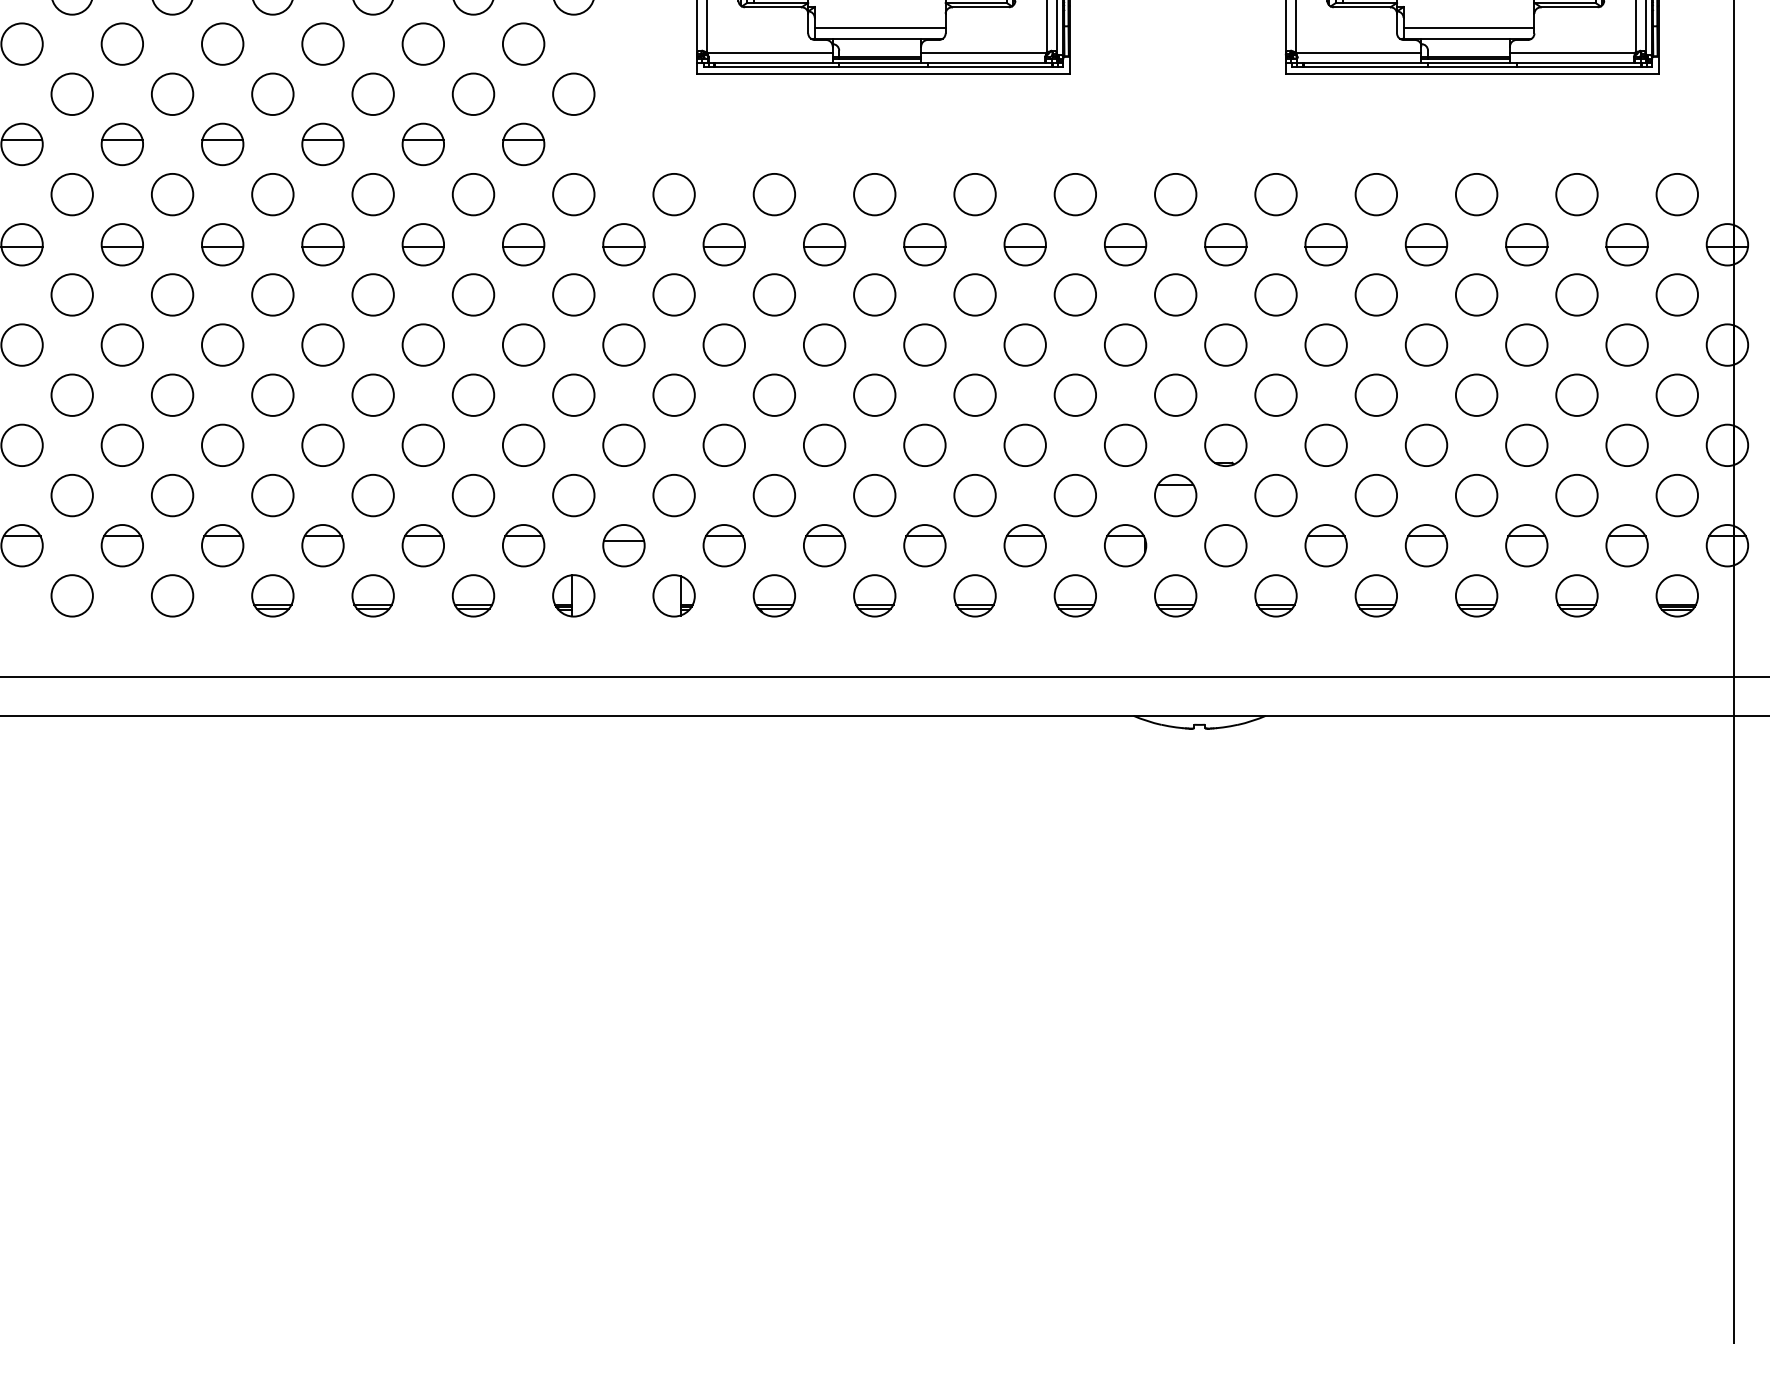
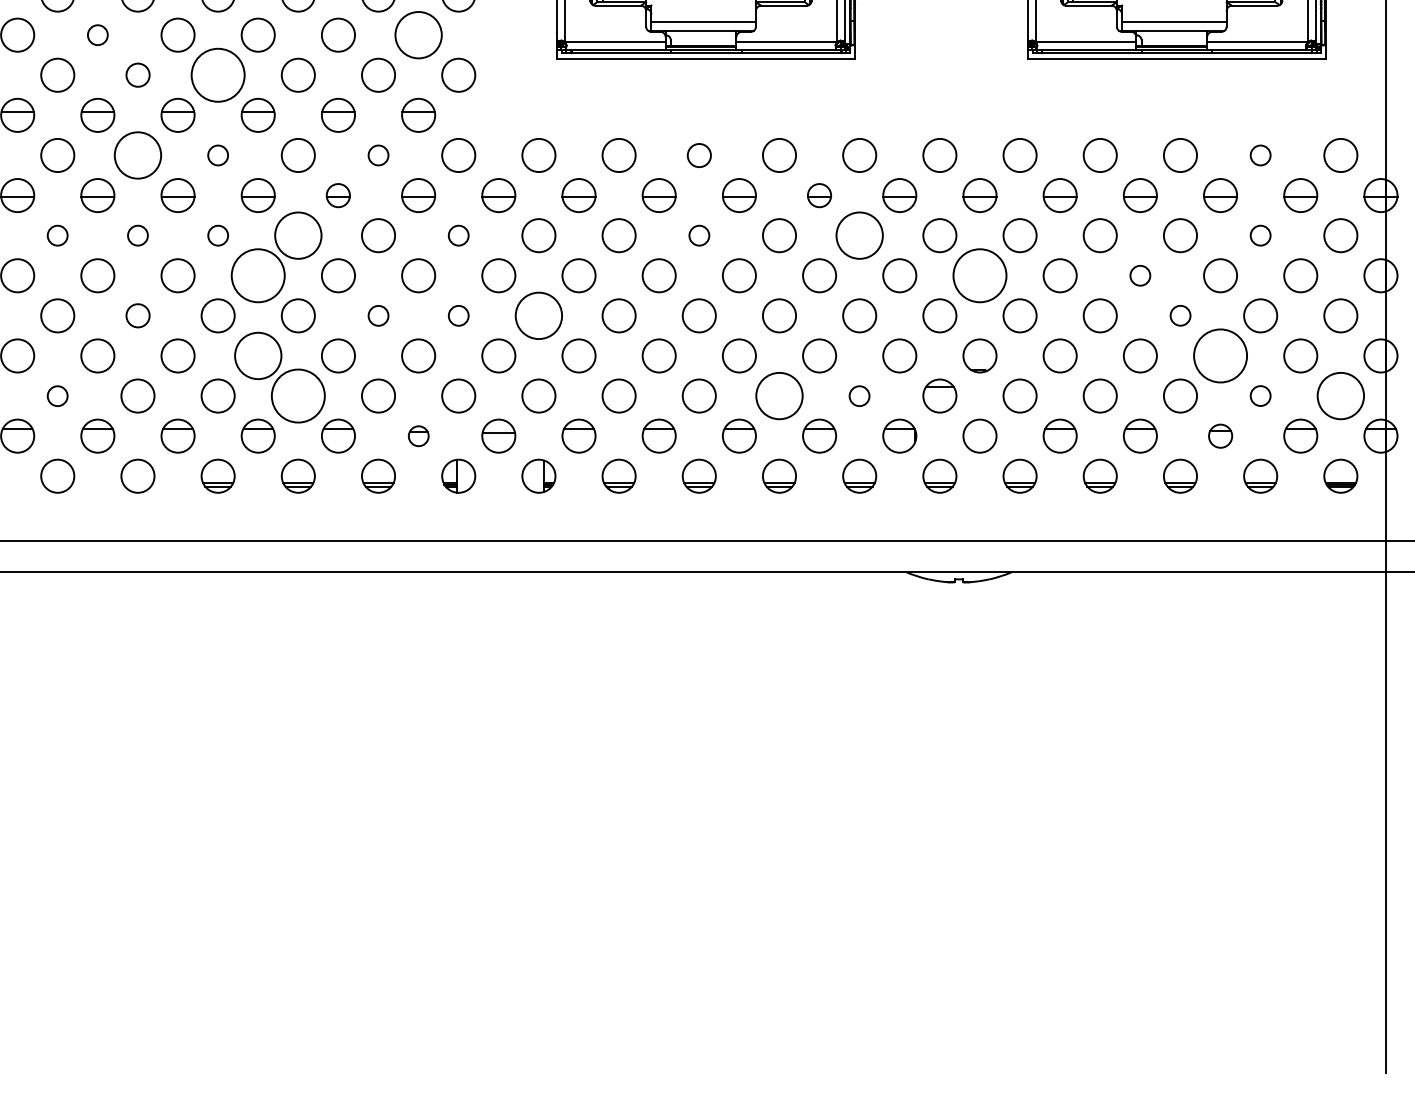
circle: (122, 43) -> (97, 34), size x0.6
circle: (523, 43) -> (418, 34), size x1.4
circle: (172, 93) -> (137, 74), size x0.7
circle: (272, 94) -> (217, 75), size x1.6
circle: (172, 194) -> (137, 155), size x1.4
circle: (272, 194) -> (217, 155), size x0.6
circle: (473, 194) -> (378, 155), size x0.6
circle: (874, 194) -> (699, 155), size x0.7
circle: (1576, 194) -> (1260, 155), size x0.6
part: (422, 244) -> (337, 195), size x0.7
part: (1024, 244) -> (819, 195), size x0.7
circle: (71, 294) -> (57, 235), size x0.6
circle: (172, 294) -> (137, 235), size x0.6
circle: (272, 294) -> (217, 235), size x0.6
circle: (372, 294) -> (297, 235), size x1.4
circle: (573, 294) -> (458, 235), size x0.6
circle: (874, 294) -> (699, 235), size x0.6
circle: (1075, 294) -> (859, 235), size x1.4
circle: (1576, 294) -> (1260, 235), size x0.6
circle: (322, 344) -> (257, 275), size x1.6
circle: (1225, 344) -> (979, 275), size x1.6
circle: (1426, 344) -> (1140, 275), size x0.6
circle: (172, 394) -> (137, 315), size x0.7
circle: (473, 394) -> (378, 315), size x0.6
circle: (573, 394) -> (458, 315), size x0.6
circle: (673, 394) -> (538, 315), size x1.4
circle: (1476, 394) -> (1180, 315), size x0.6
circle: (322, 445) -> (257, 356), size x1.4
circle: (1526, 445) -> (1220, 356), size x1.6
circle: (71, 495) -> (57, 396), size x0.6
circle: (372, 495) -> (297, 396), size x1.6
circle: (974, 495) -> (779, 396), size x1.4
circle: (1074, 495) -> (858, 396), size x0.6
circle: (1576, 495) -> (1260, 396), size x0.6
circle: (1677, 495) -> (1341, 396), size x1.4
part: (523, 545) -> (418, 435), size x0.6
part: (1526, 545) -> (1220, 435), size x0.7

